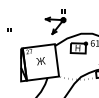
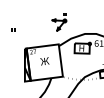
part: (55, 22) -> (59, 22), size x0.7

